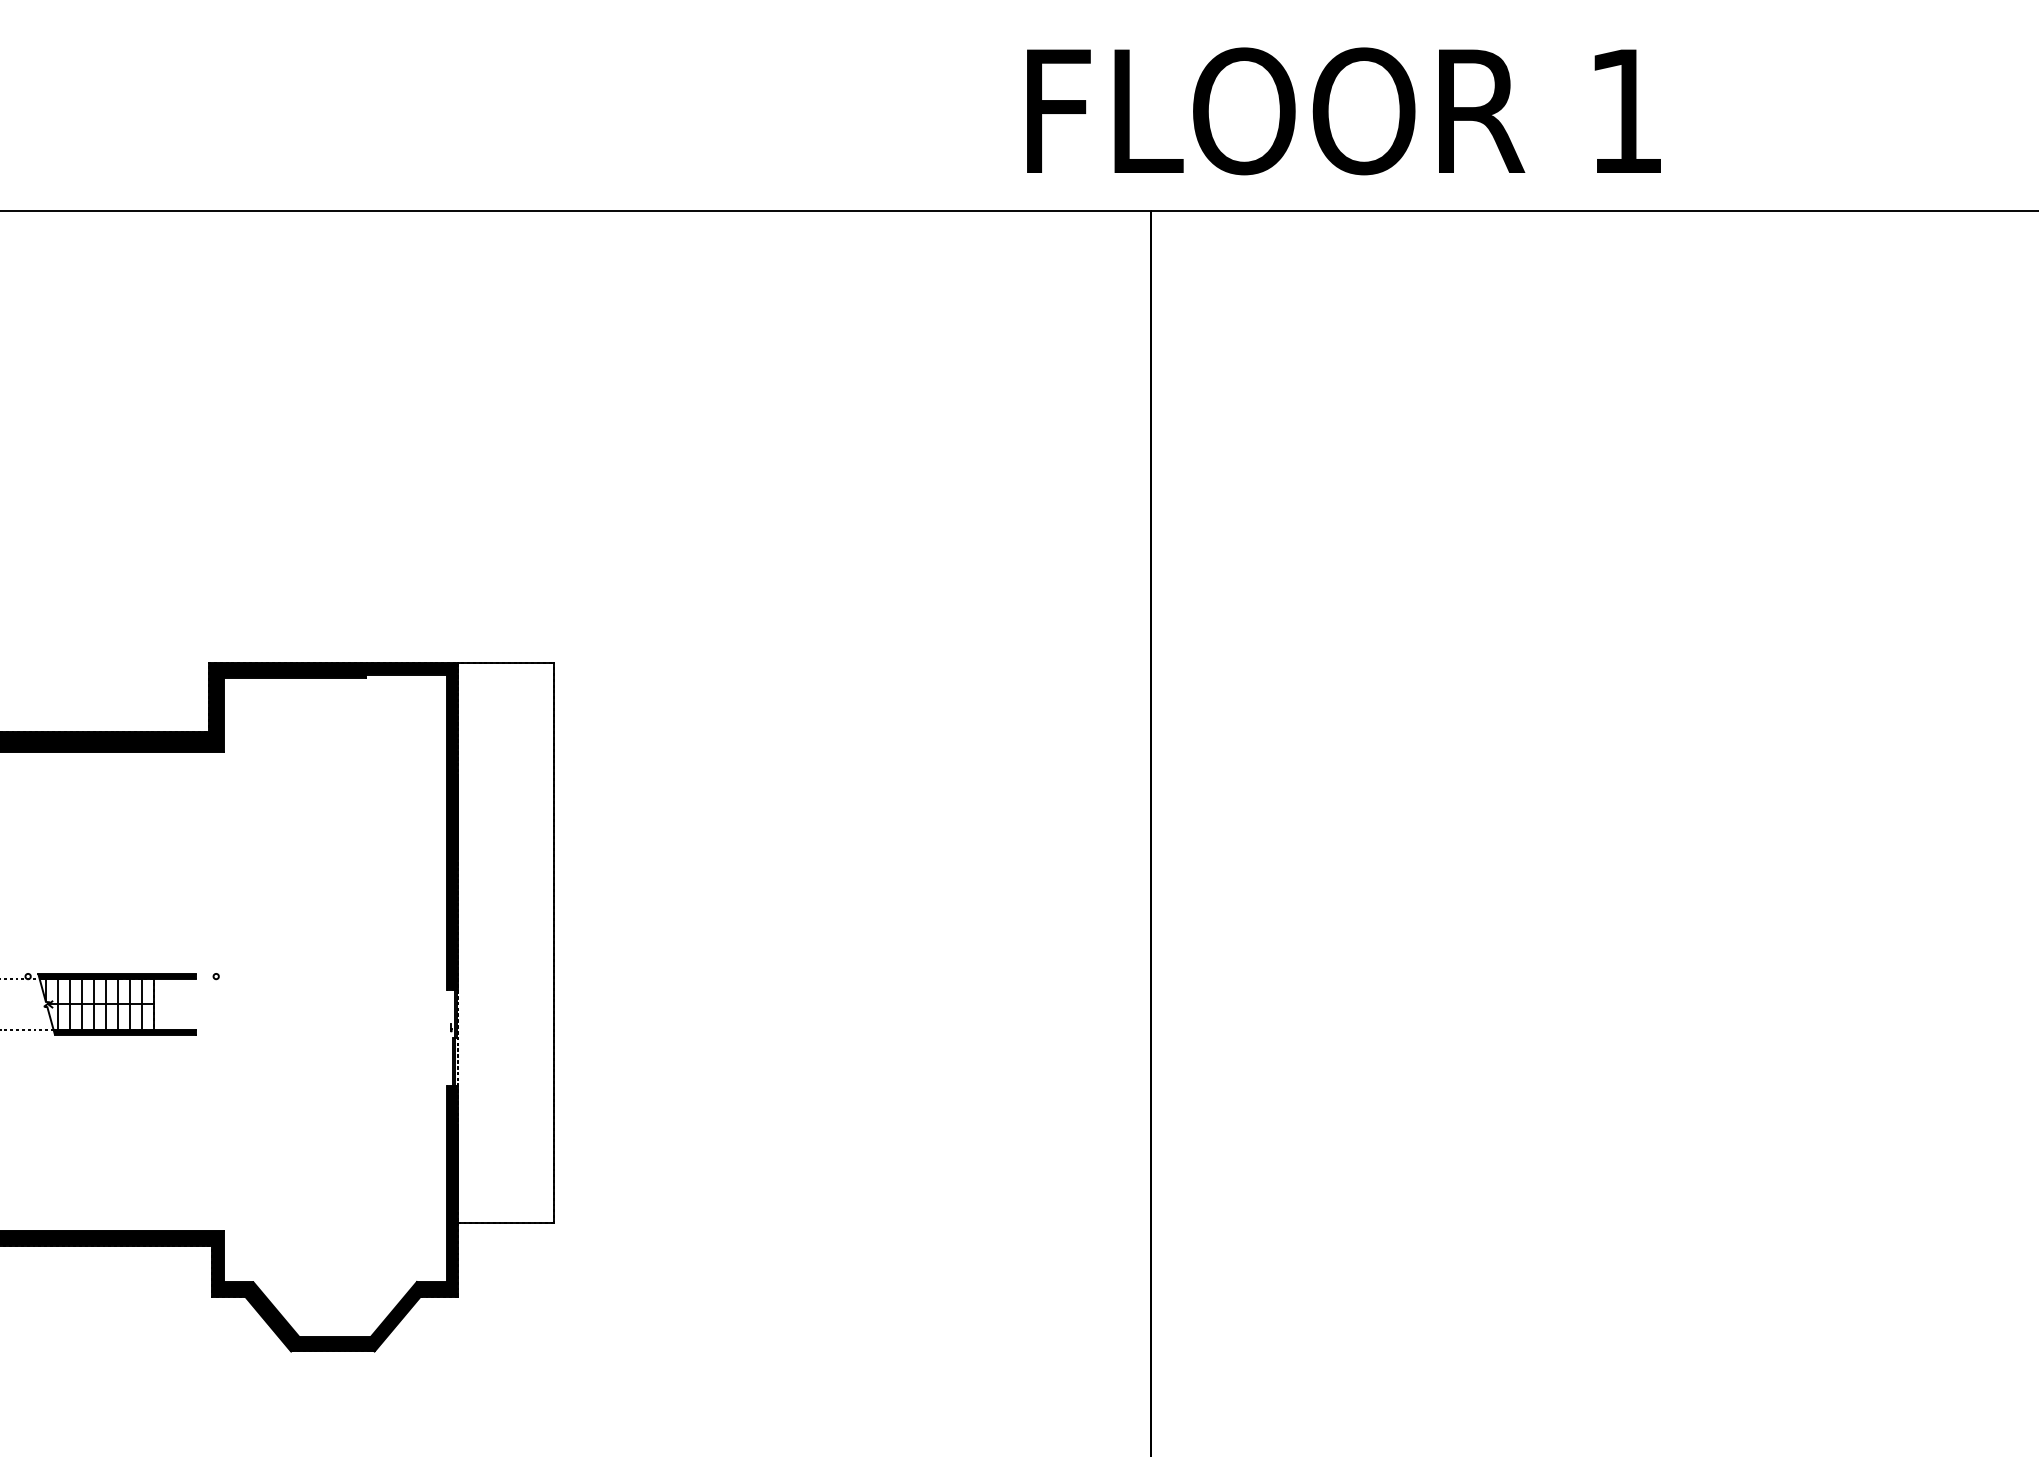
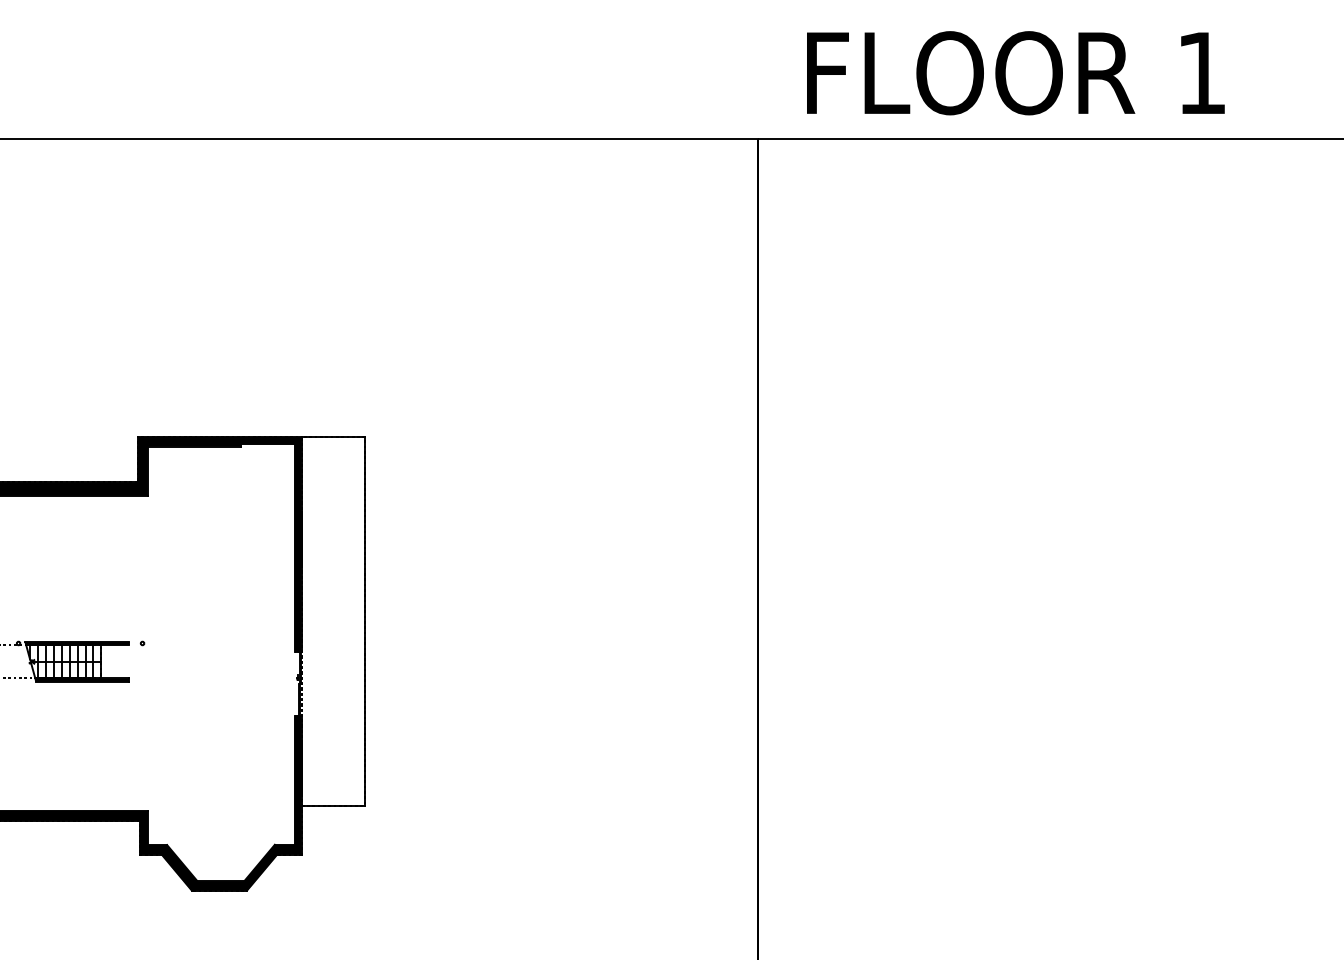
text: (1343, 111) -> (1015, 73), moved

